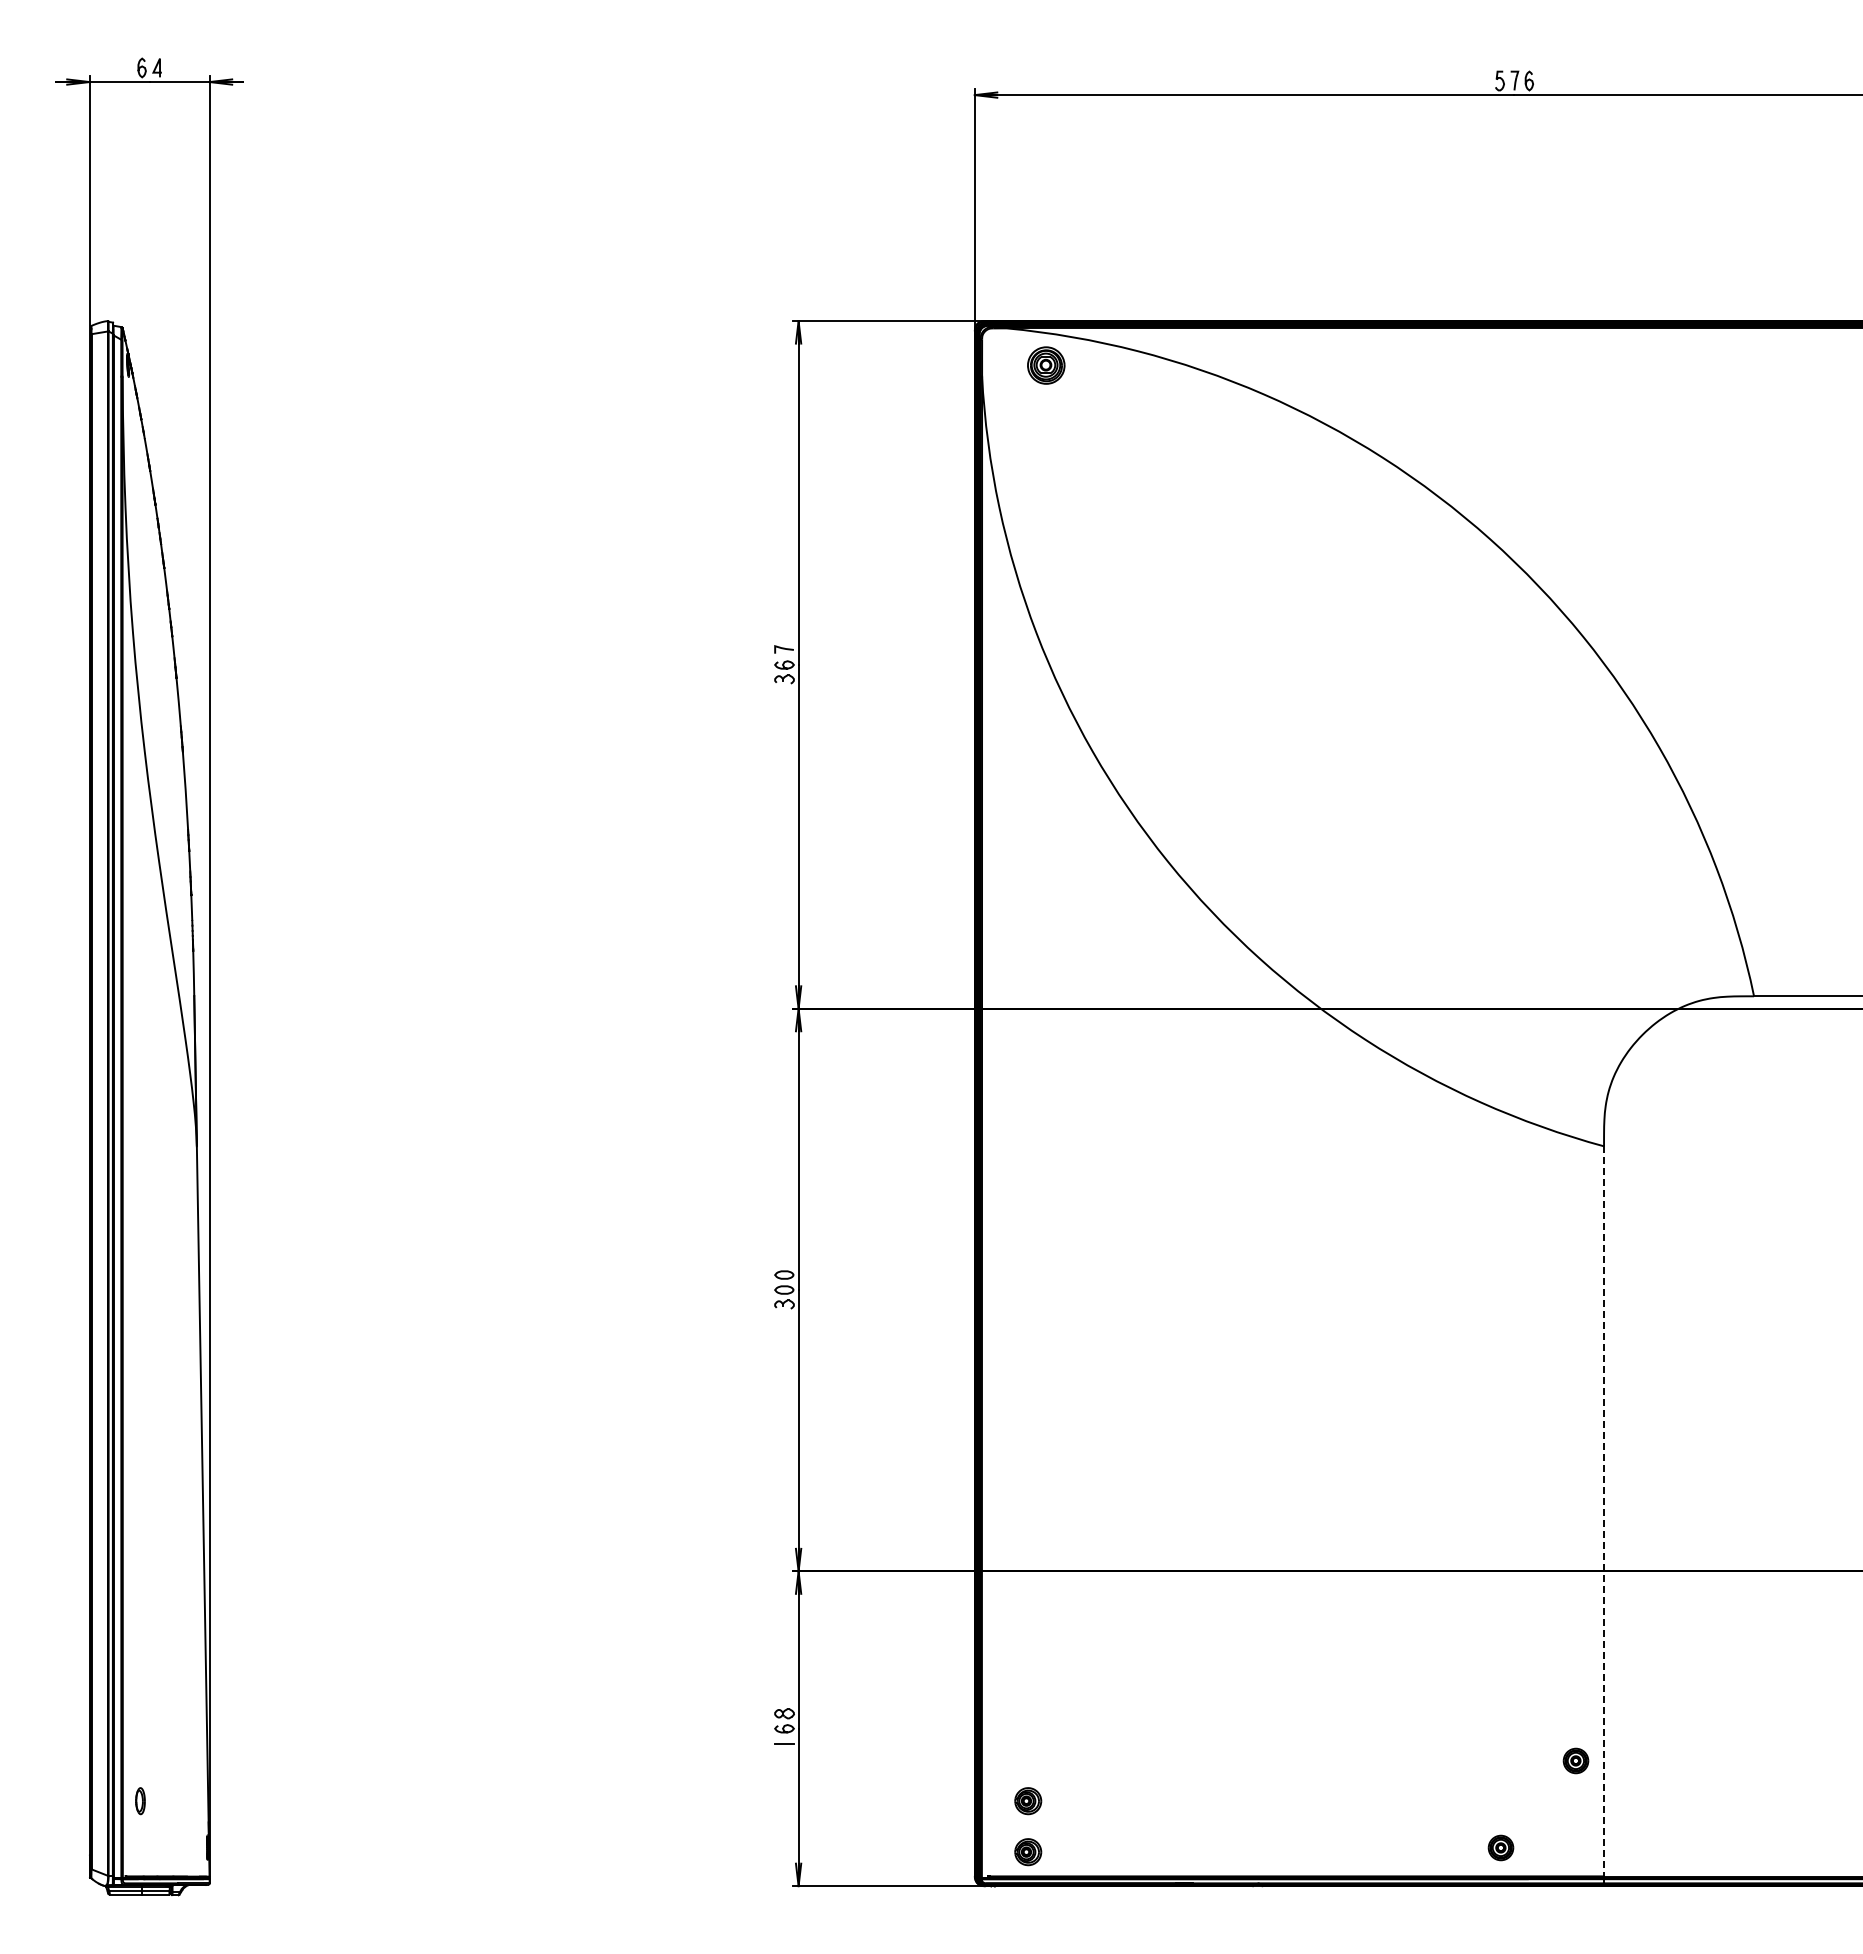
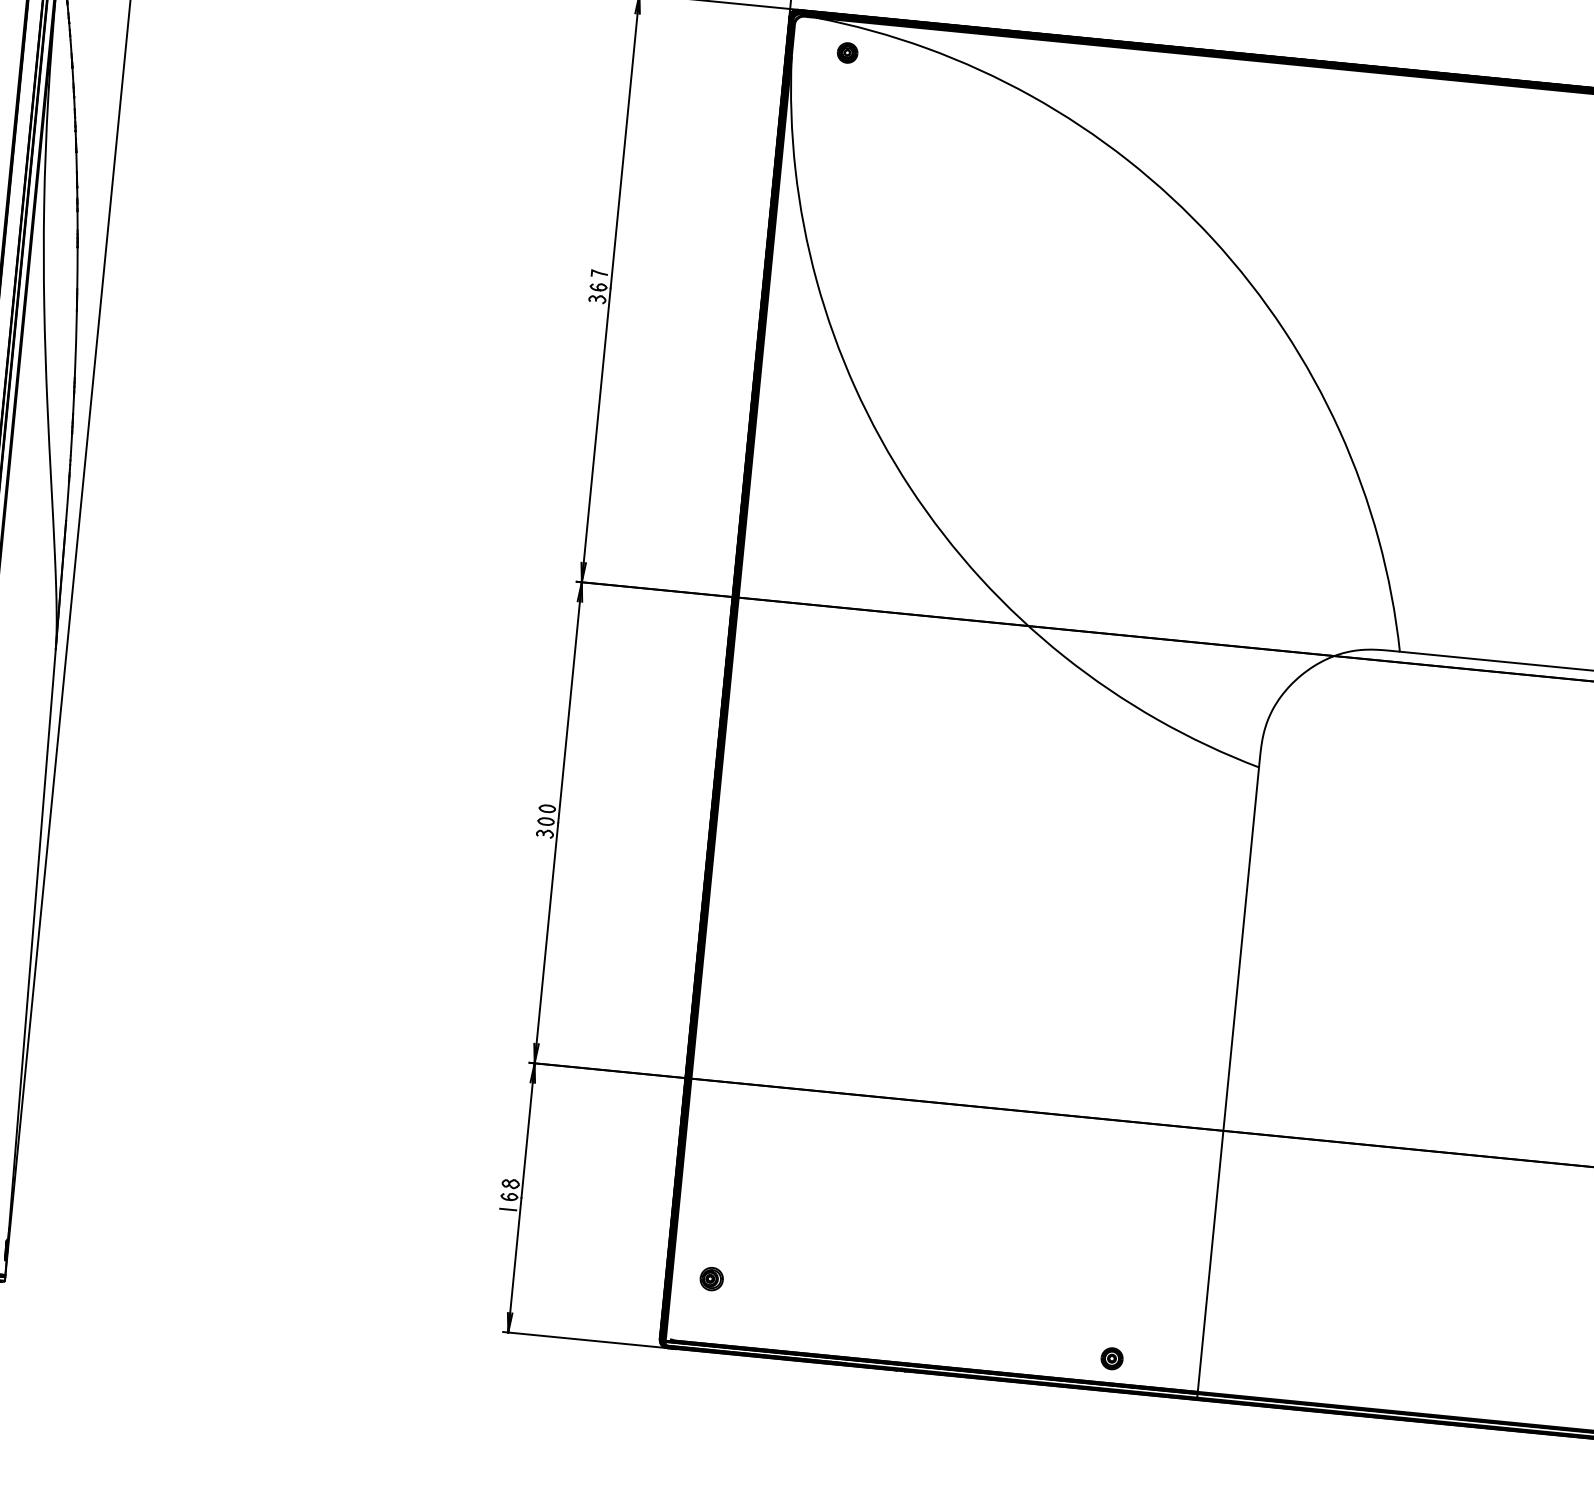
part: (1046, 365) -> (847, 52), size x0.62
line: (1604, 1511) -> (1228, 1079), dashed -> solid
part: (1575, 1760) -> (1183, 1290), removed
part: (1028, 1852) -> (707, 1323), removed

